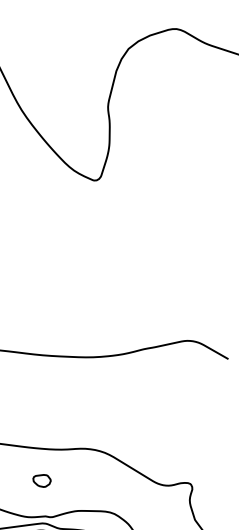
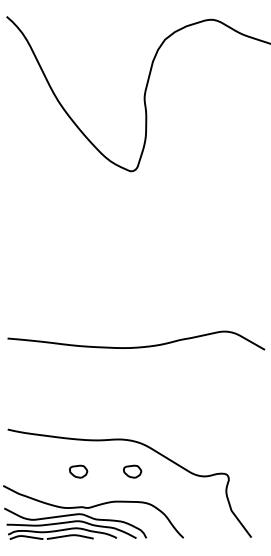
part: (95, 480) -> (132, 471), added

